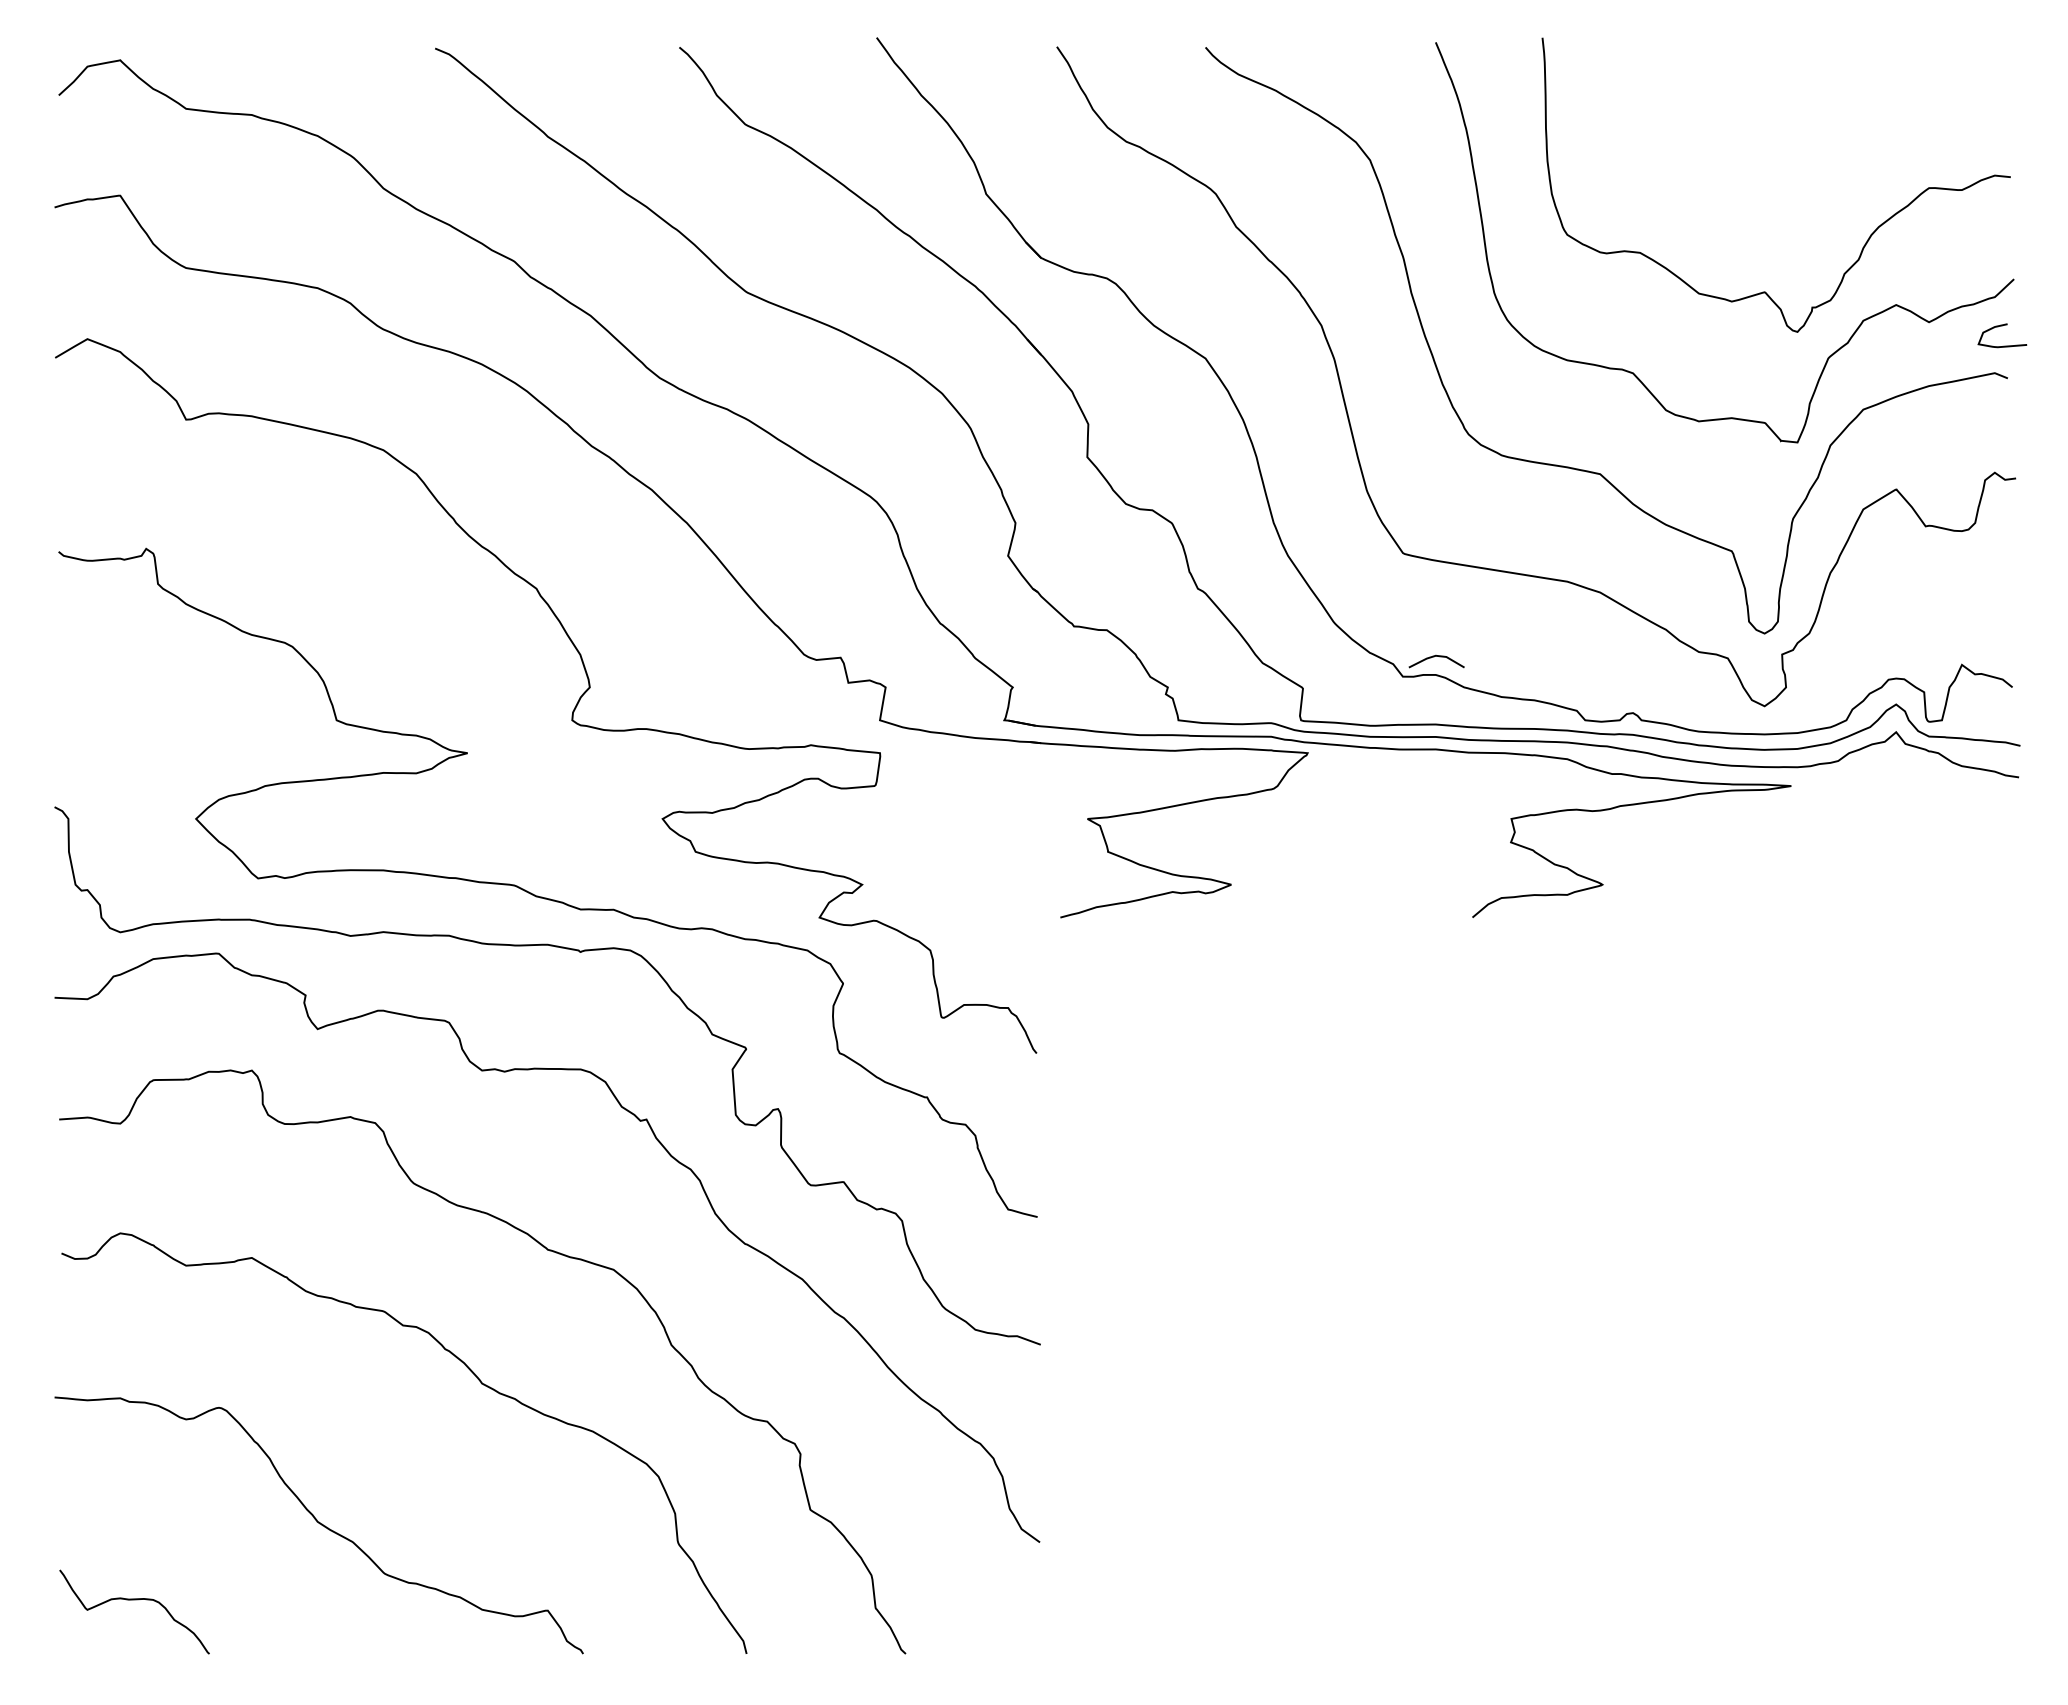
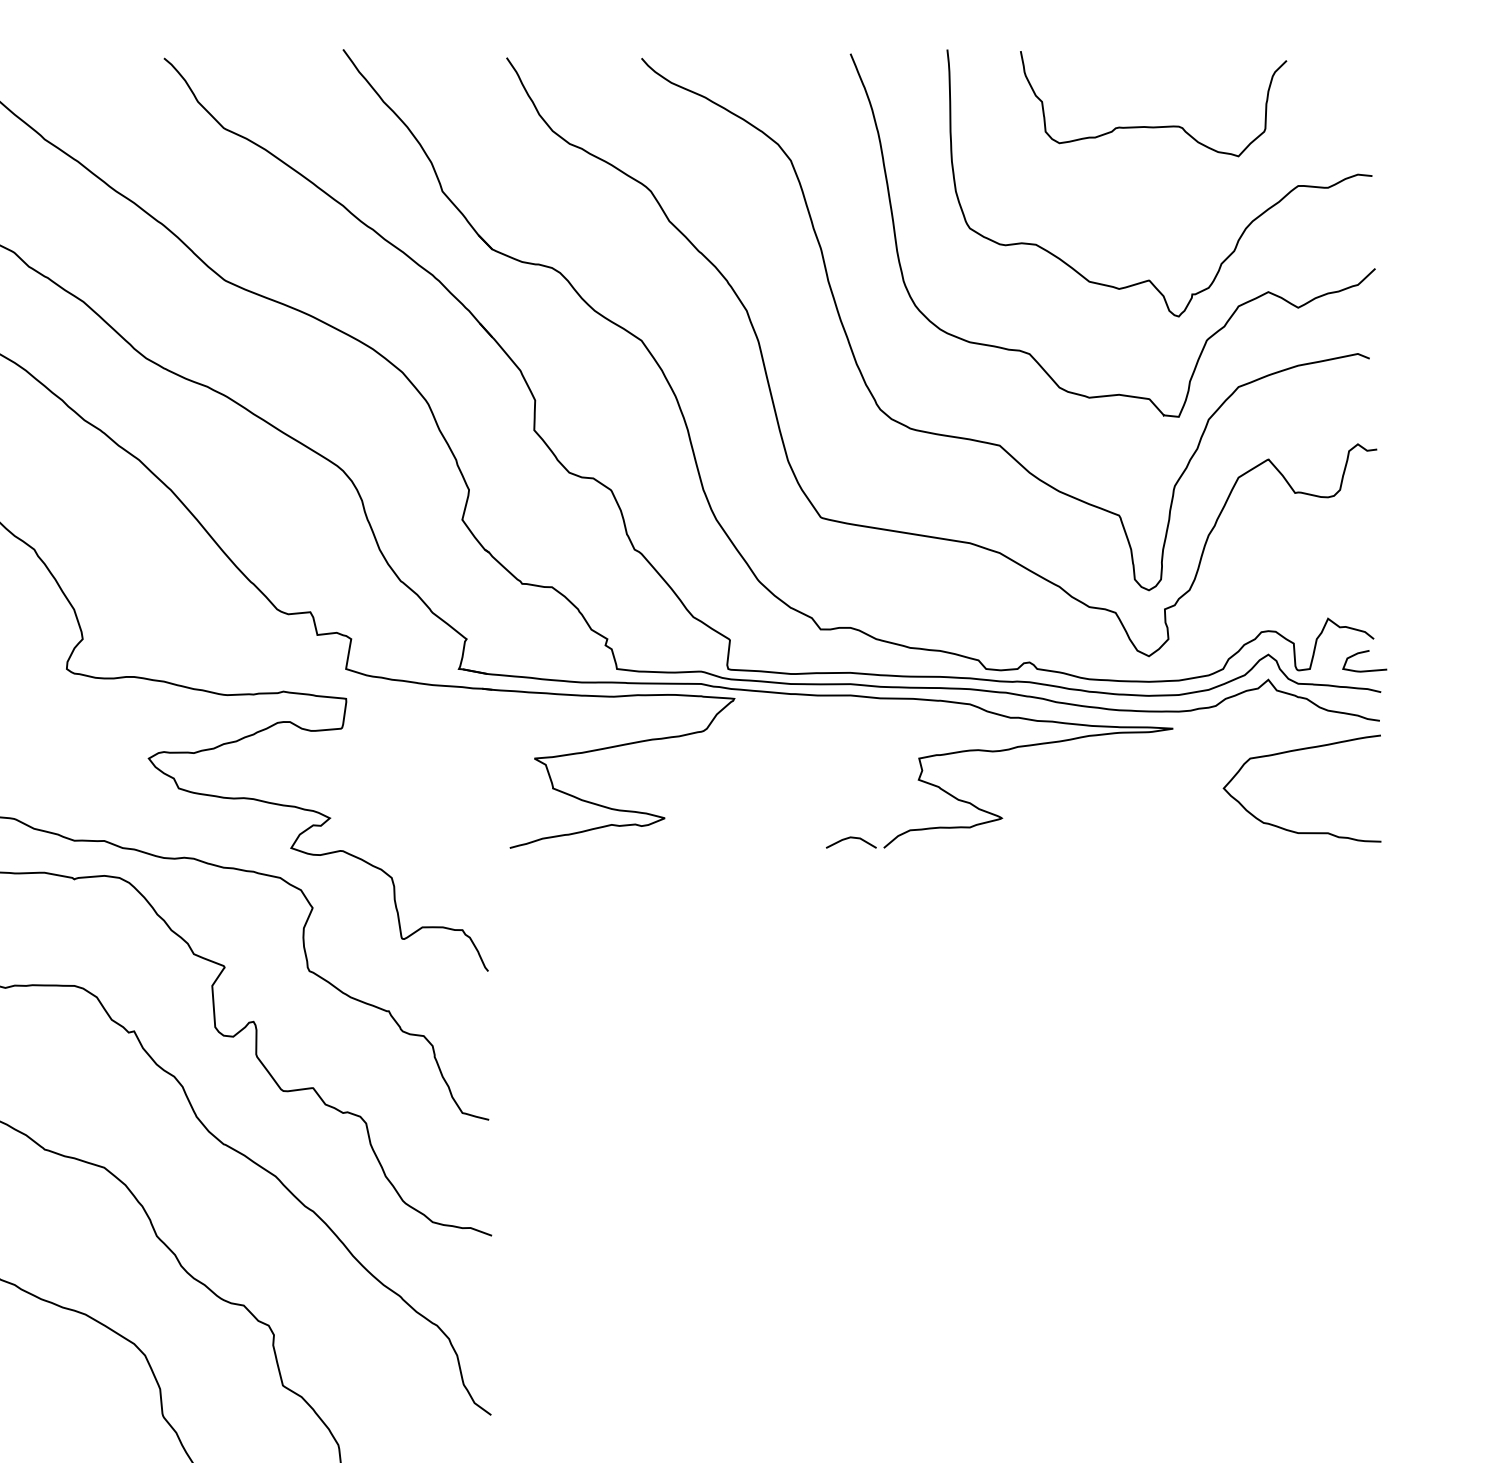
curve: (1769, 122) -> (1153, 126), added
curve: (1998, 327) -> (1361, 653), moved
line: (1434, 657) -> (849, 838), moved
curve: (1929, 810) -> (1298, 750), added

